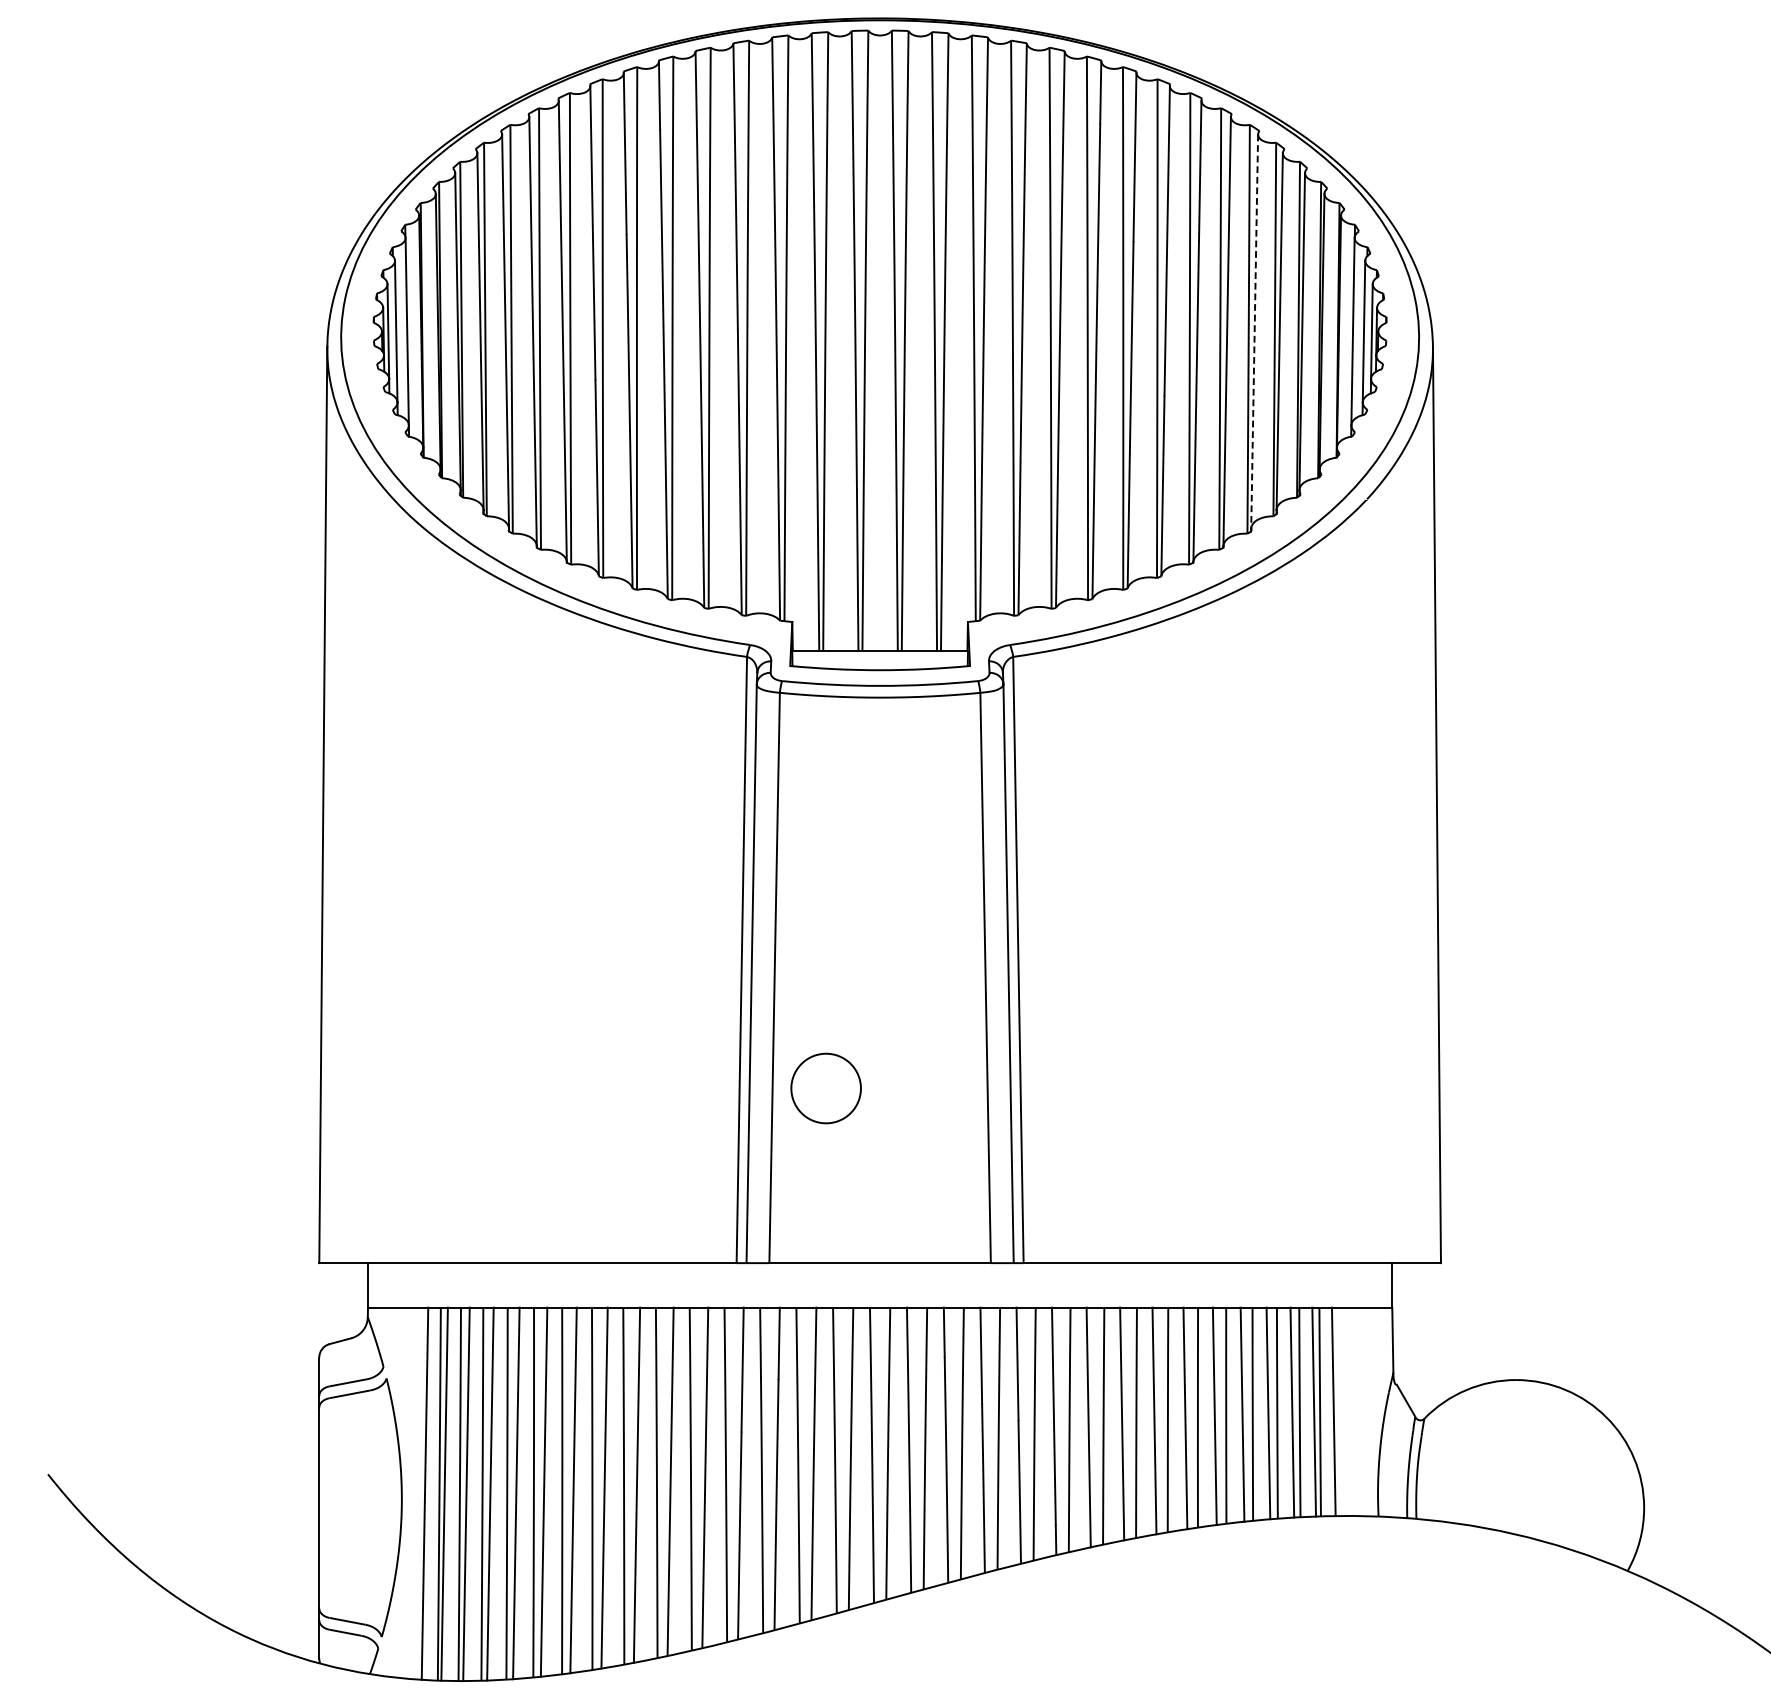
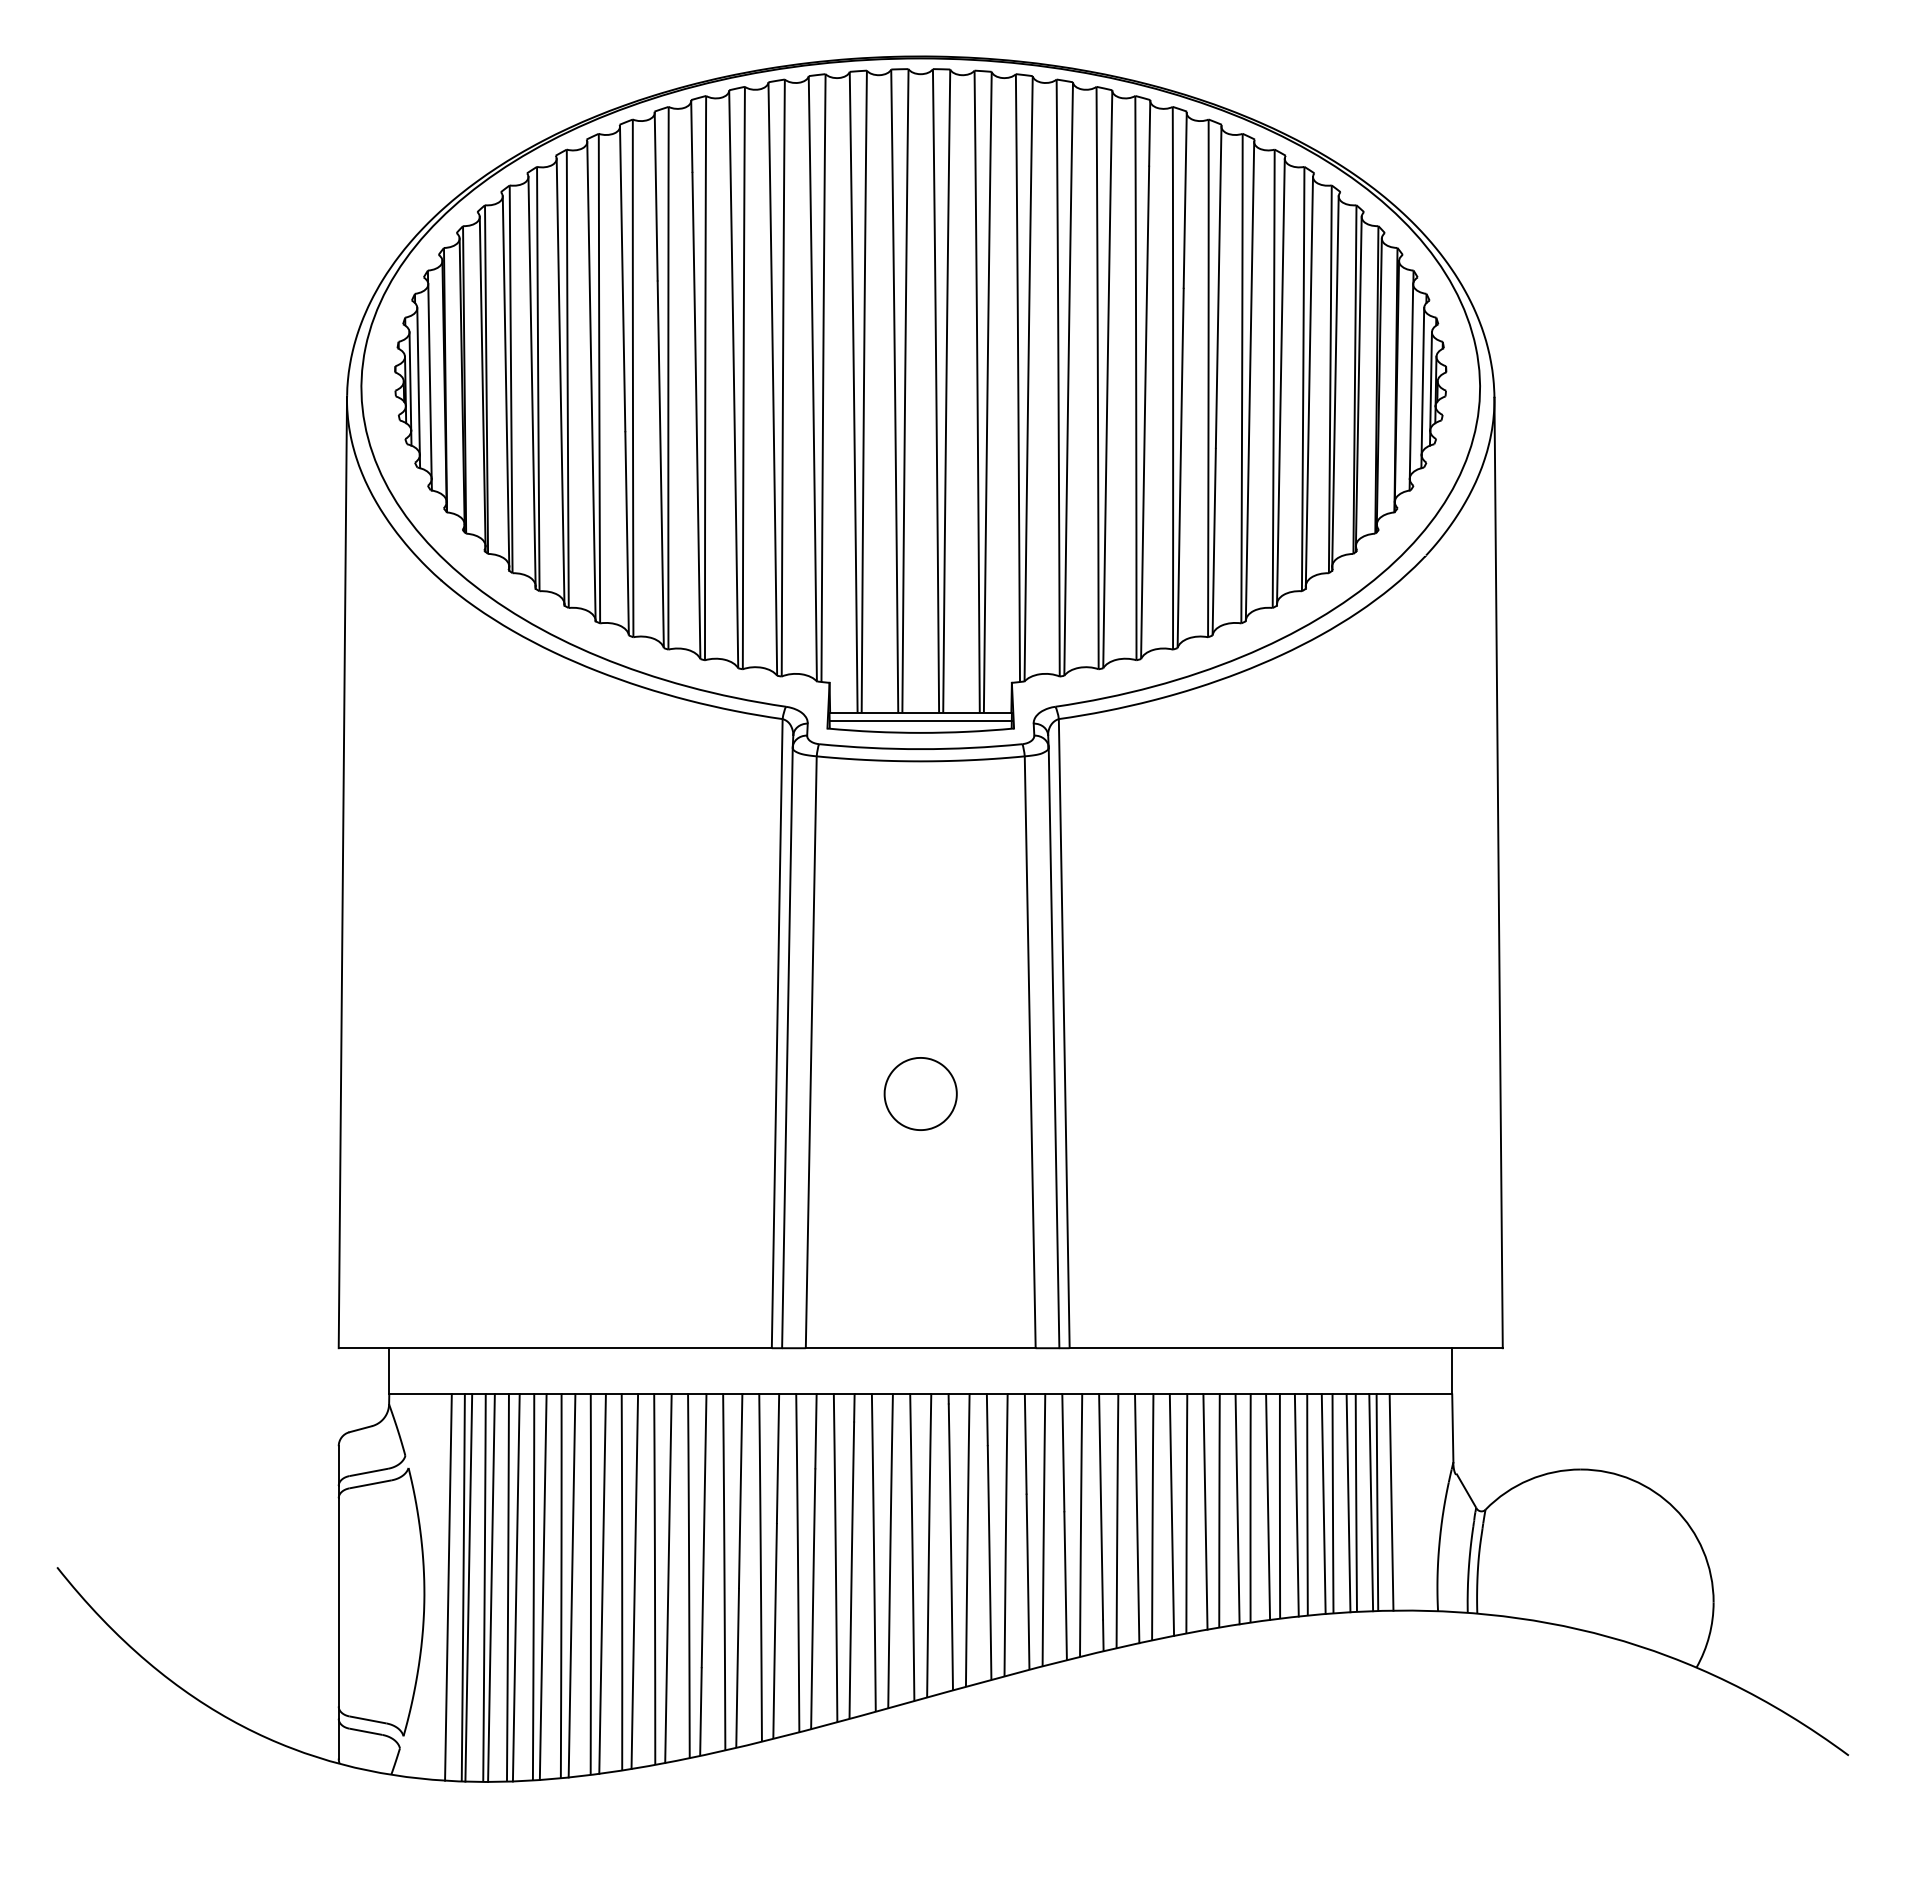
line: (1254, 331) -> (1309, 381), dashed -> solid
line: (879, 659) -> (920, 721), added
part: (825, 1088) -> (920, 1093), moved

